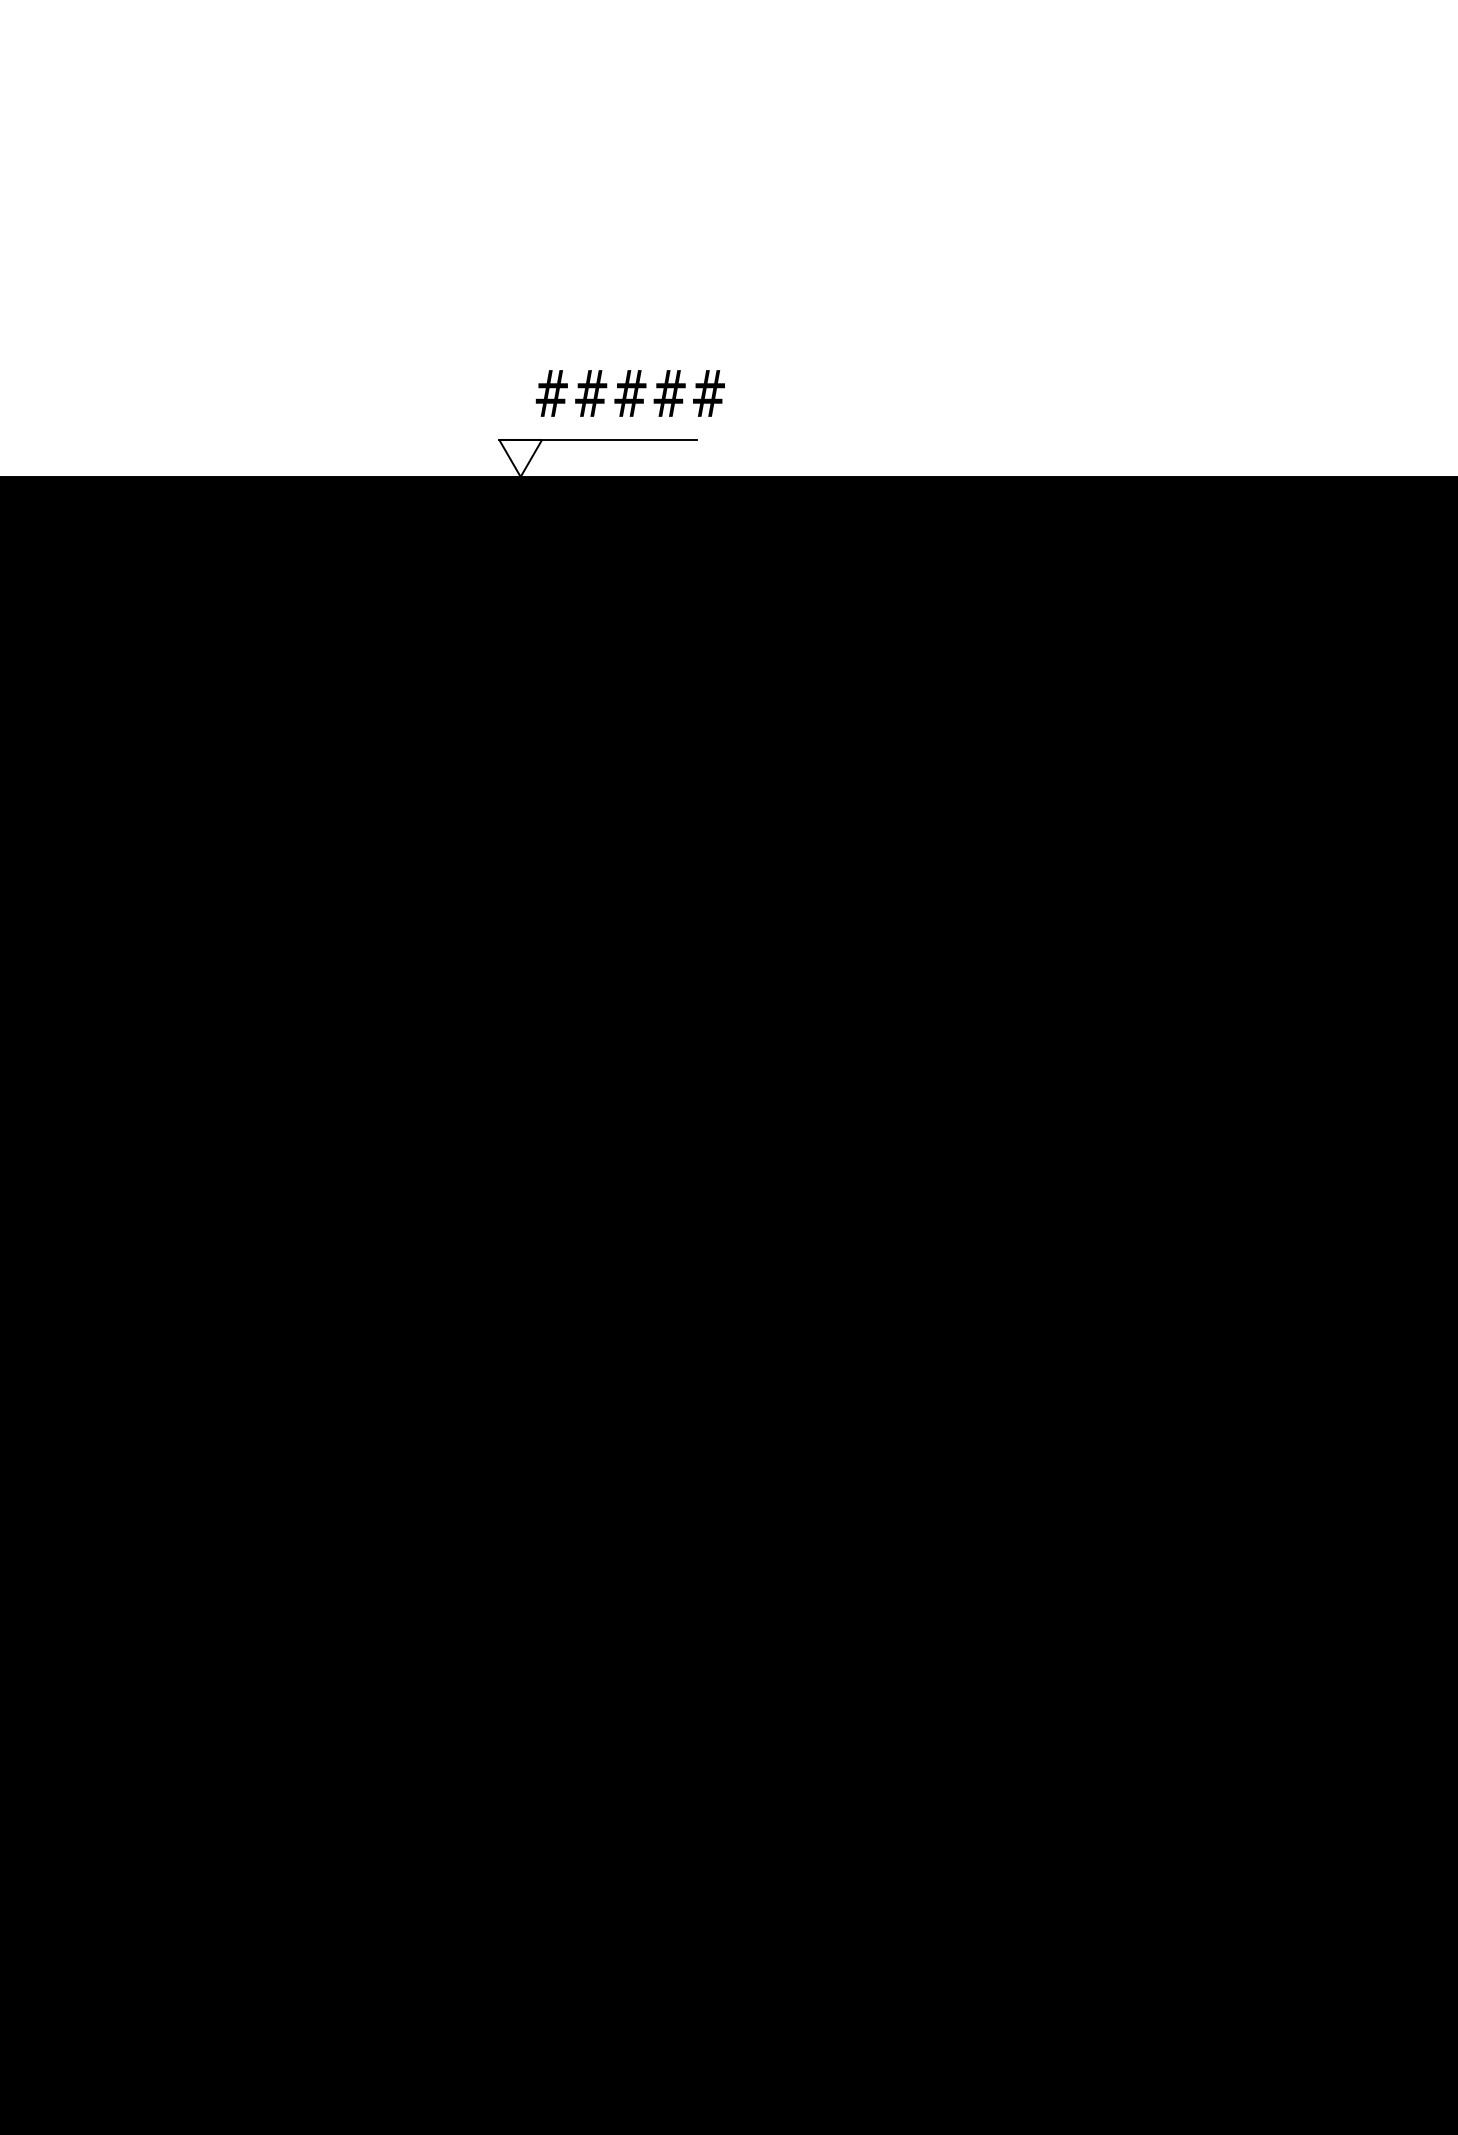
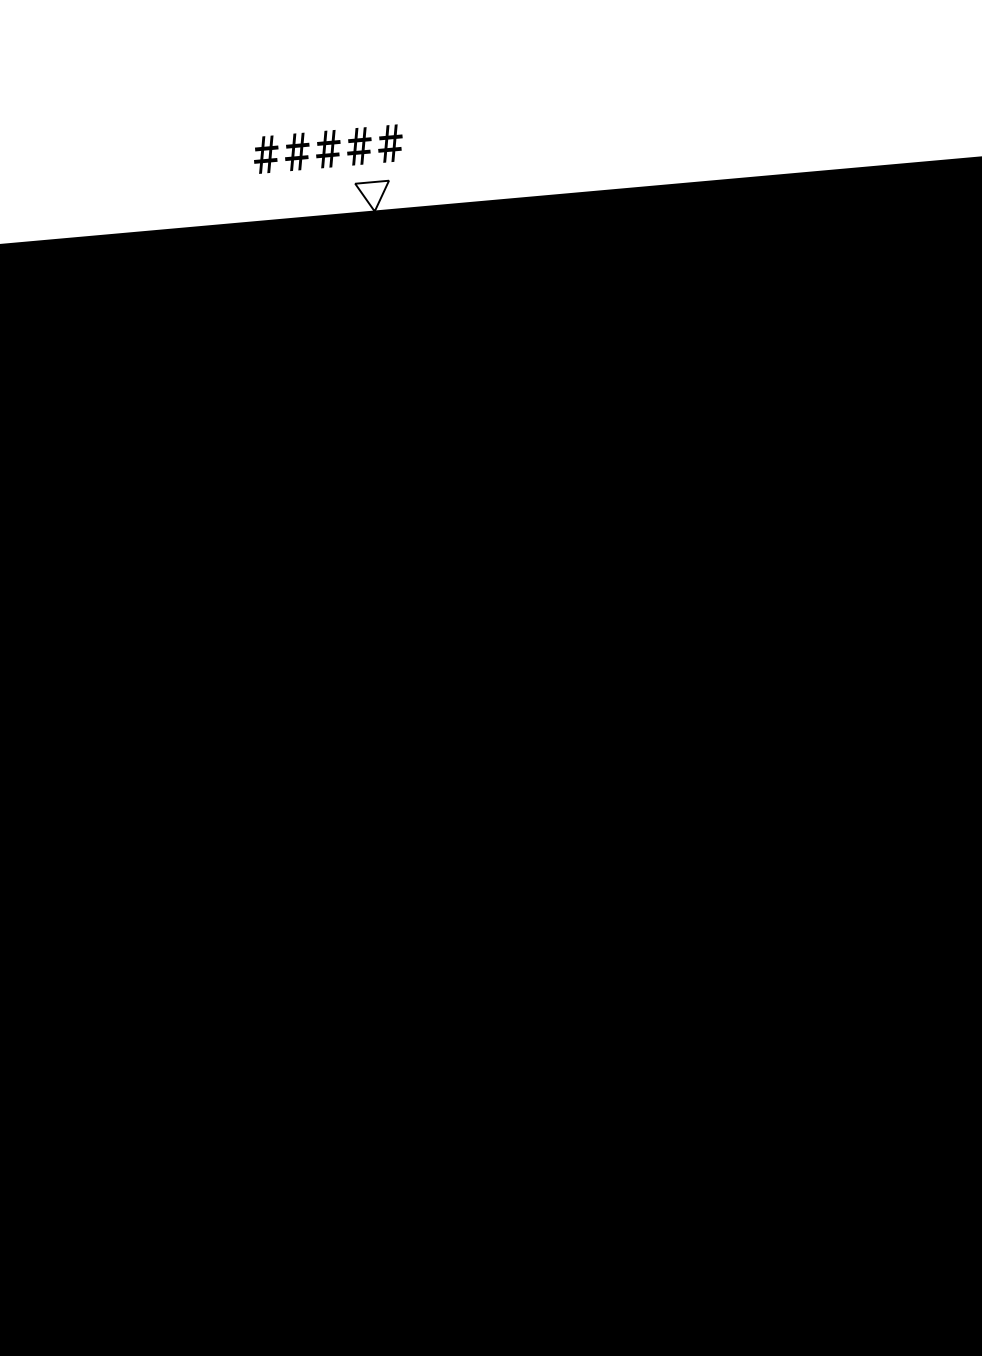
text: (629, 393) -> (327, 149), moved
line: (598, 439) -> (433, 176), removed

